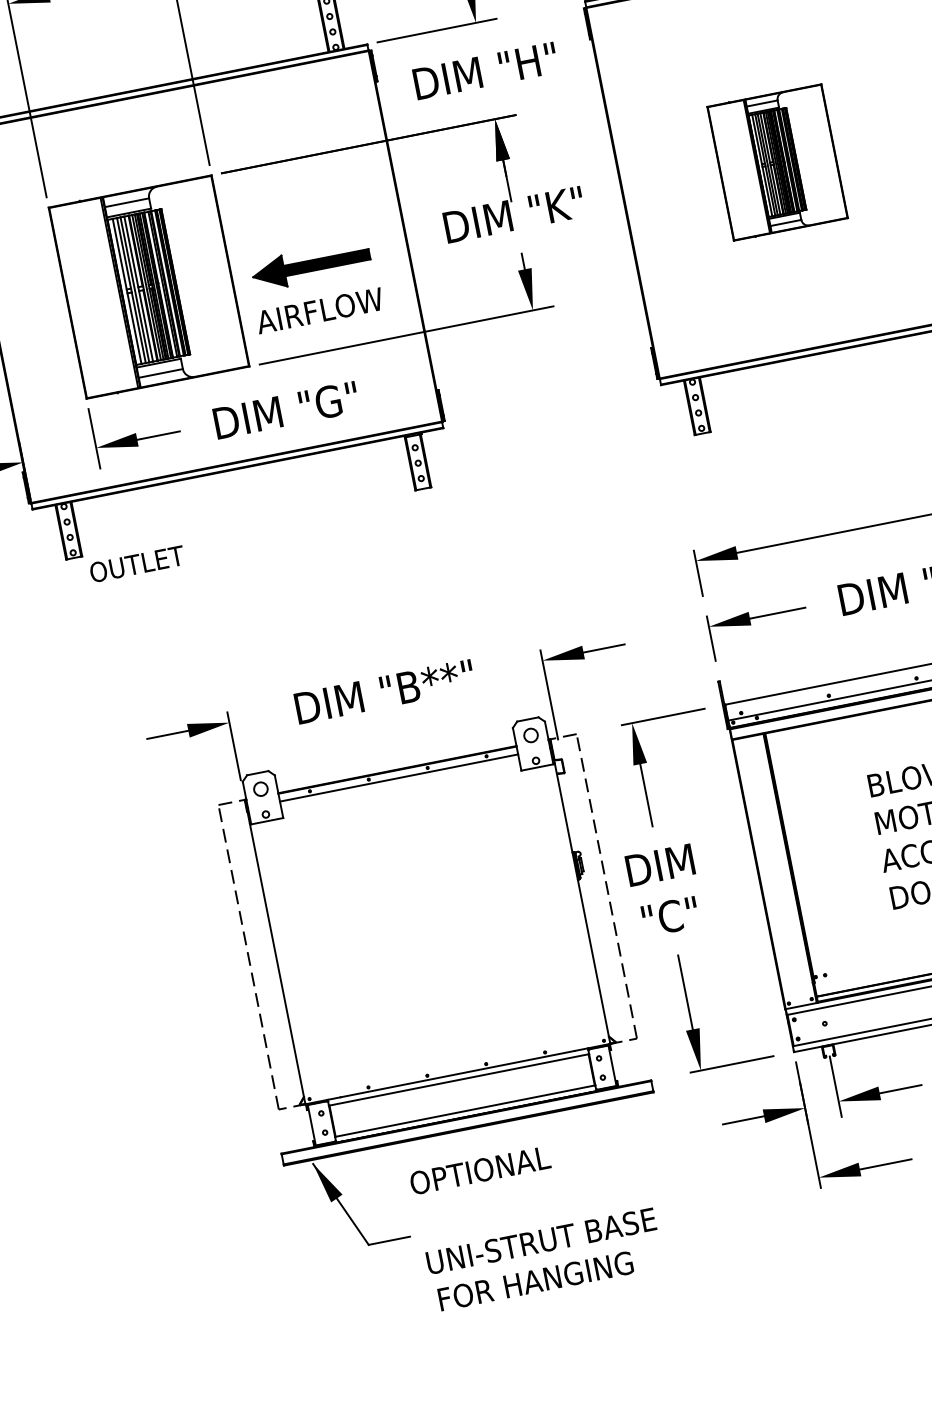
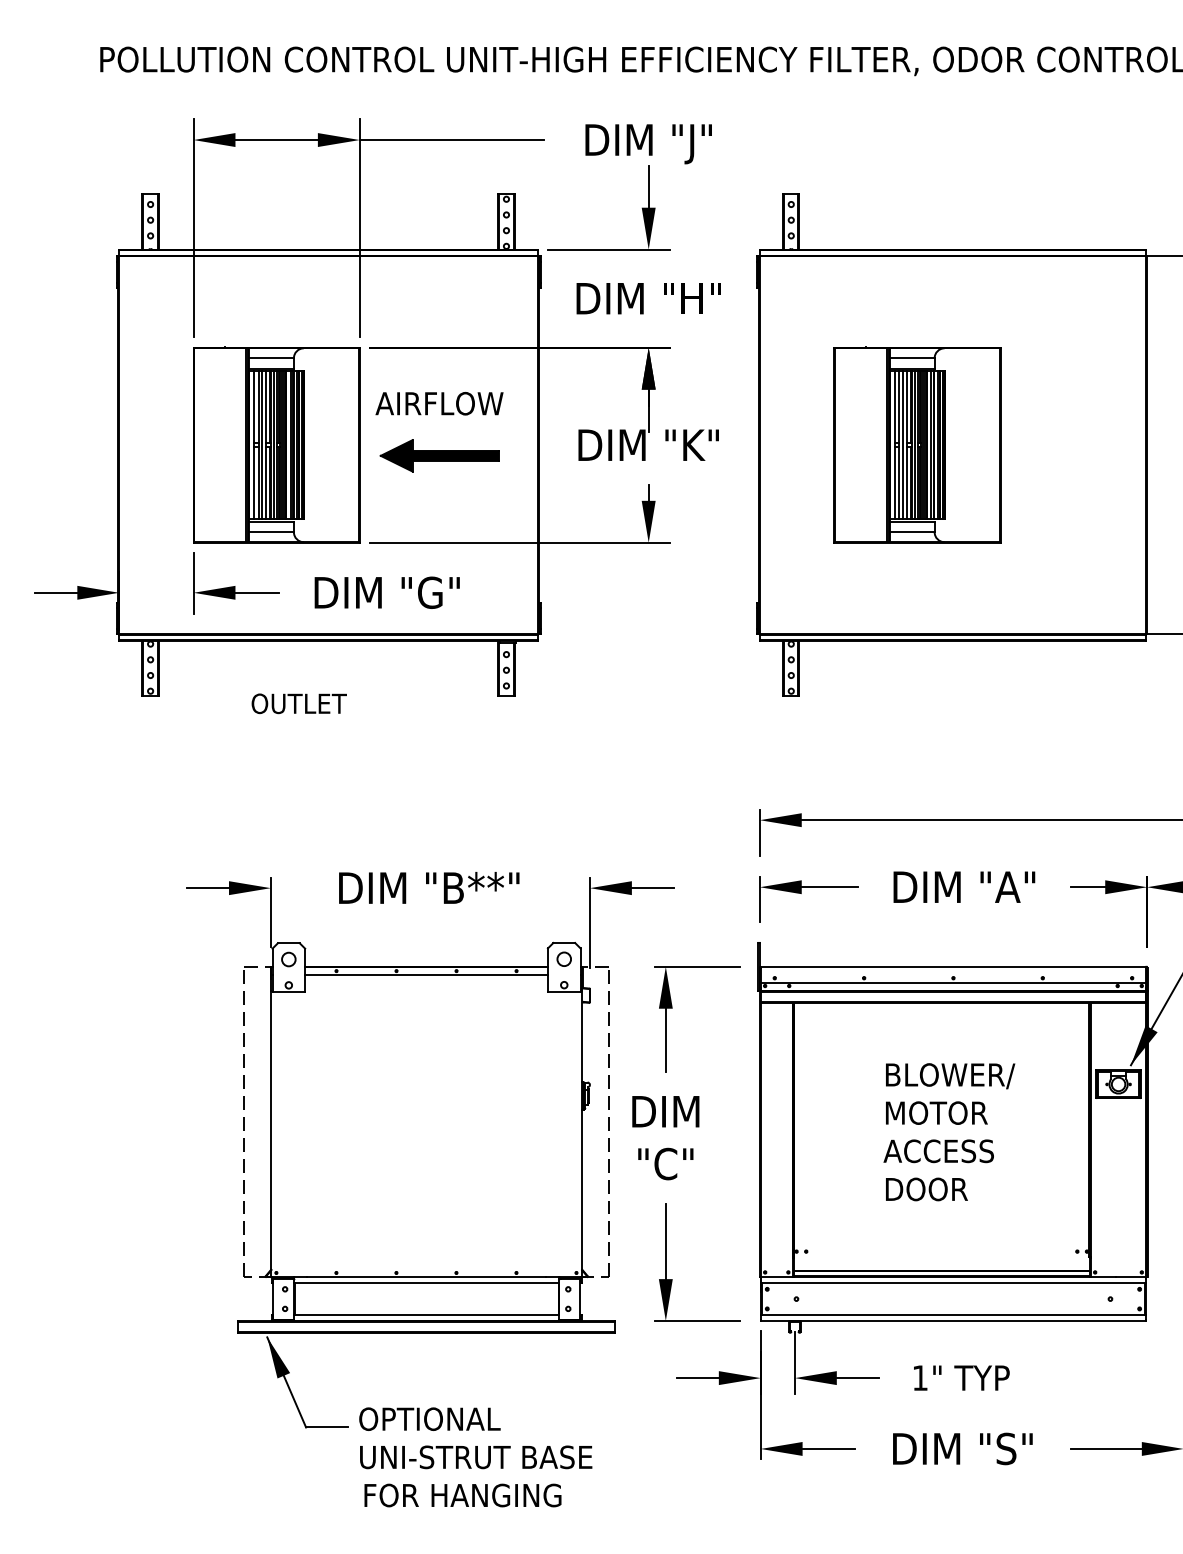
part: (777, 161) -> (917, 444), size x1.43
text: (319, 310) -> (439, 403), moved
text: (136, 564) -> (298, 703), moved
text: (479, 1169) -> (429, 1418), moved

